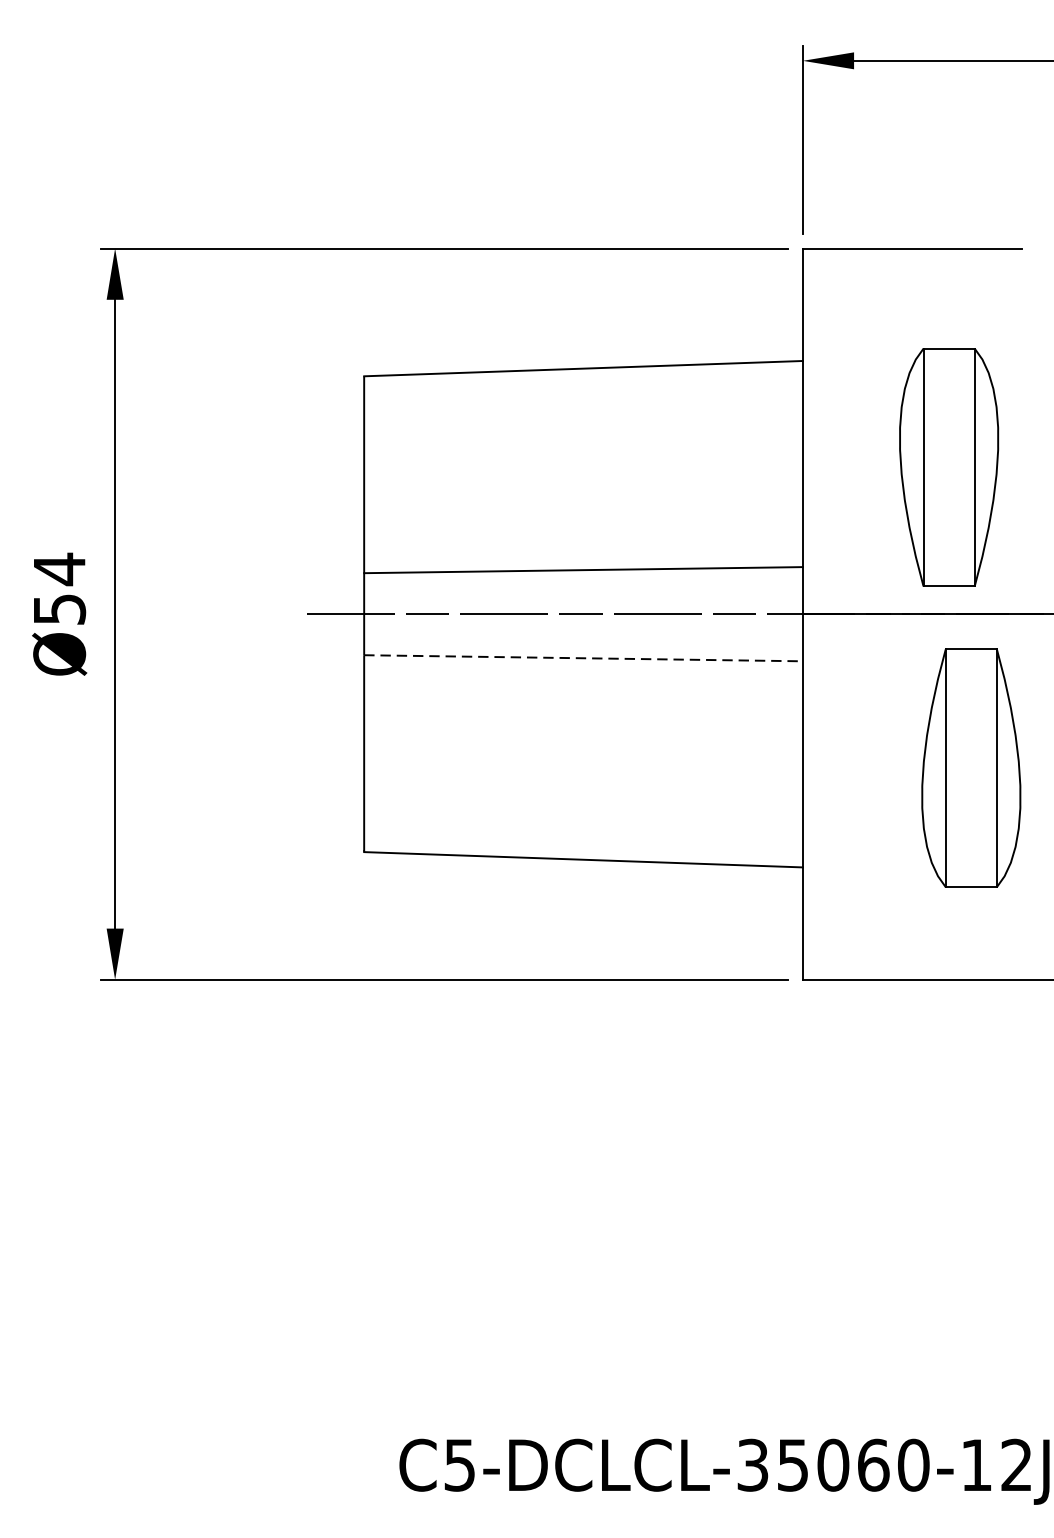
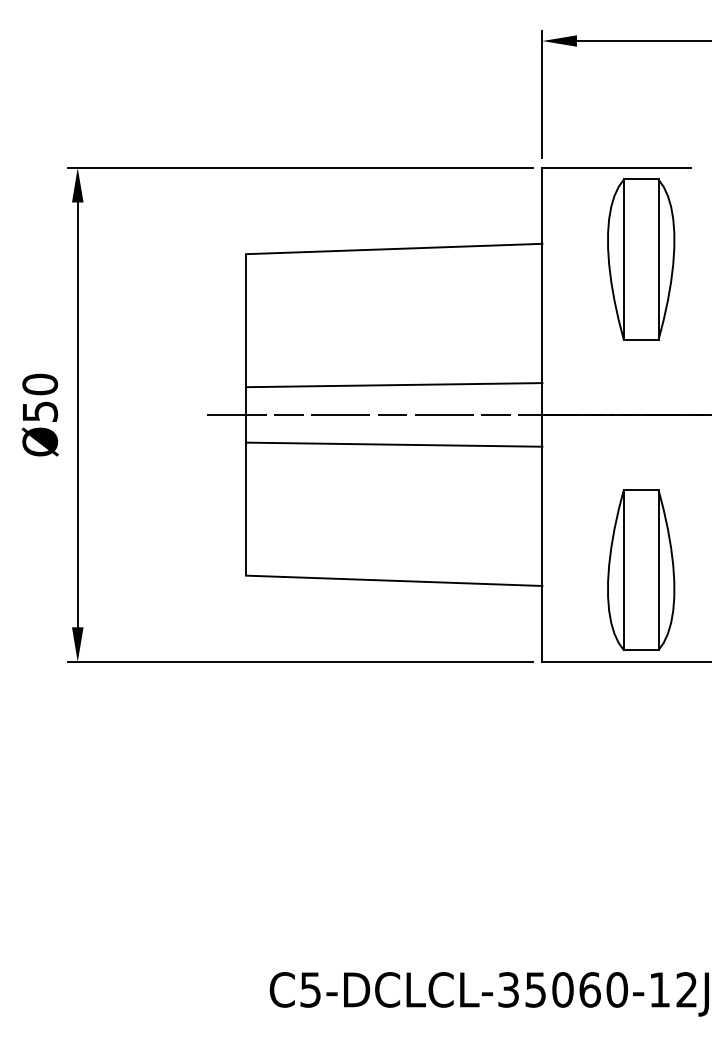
part: (949, 467) -> (641, 259), moved
text: (60, 569) -> (40, 384), Ø54 -> Ø50
line: (583, 657) -> (394, 444), dashed -> solid
part: (971, 767) -> (641, 569), moved

